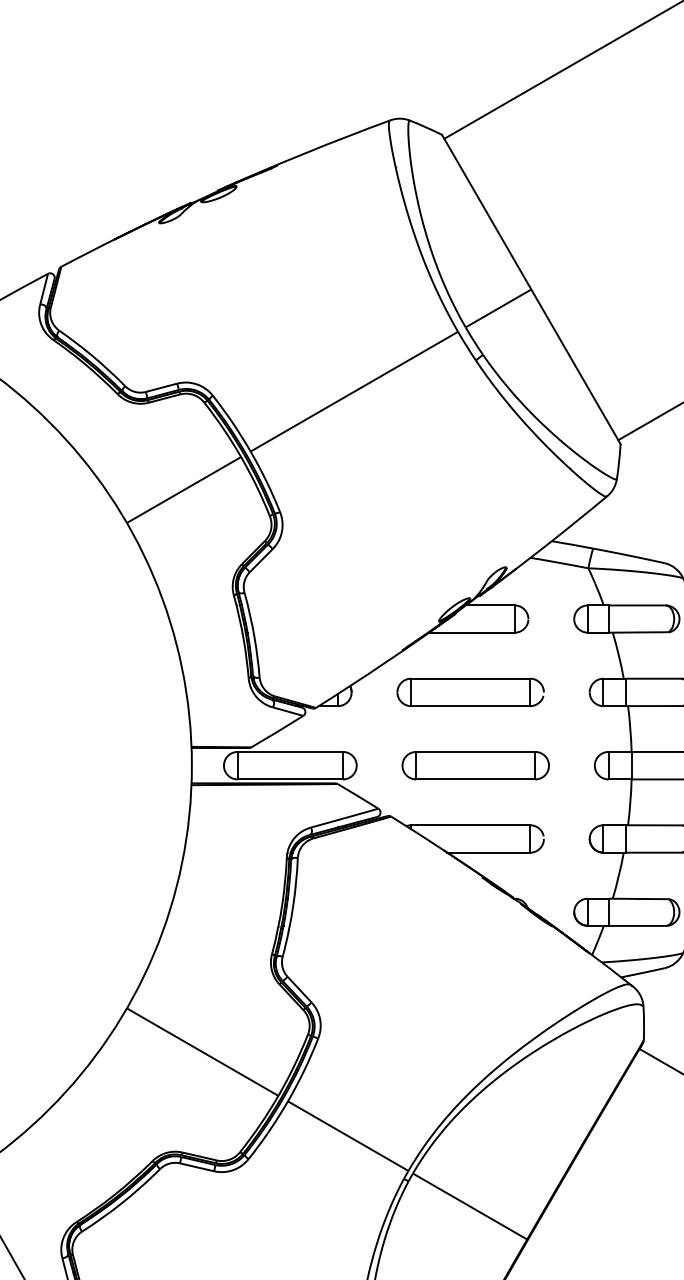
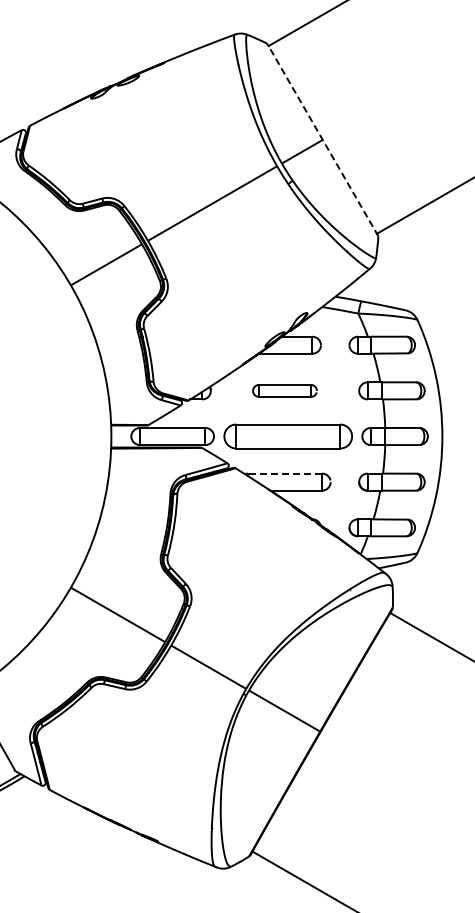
line: (530, 288) -> (322, 139), solid -> dashed
part: (469, 691) -> (284, 390), size x0.7
part: (474, 765) -> (287, 436), size x1.4
line: (469, 825) -> (284, 473), solid -> dashed

